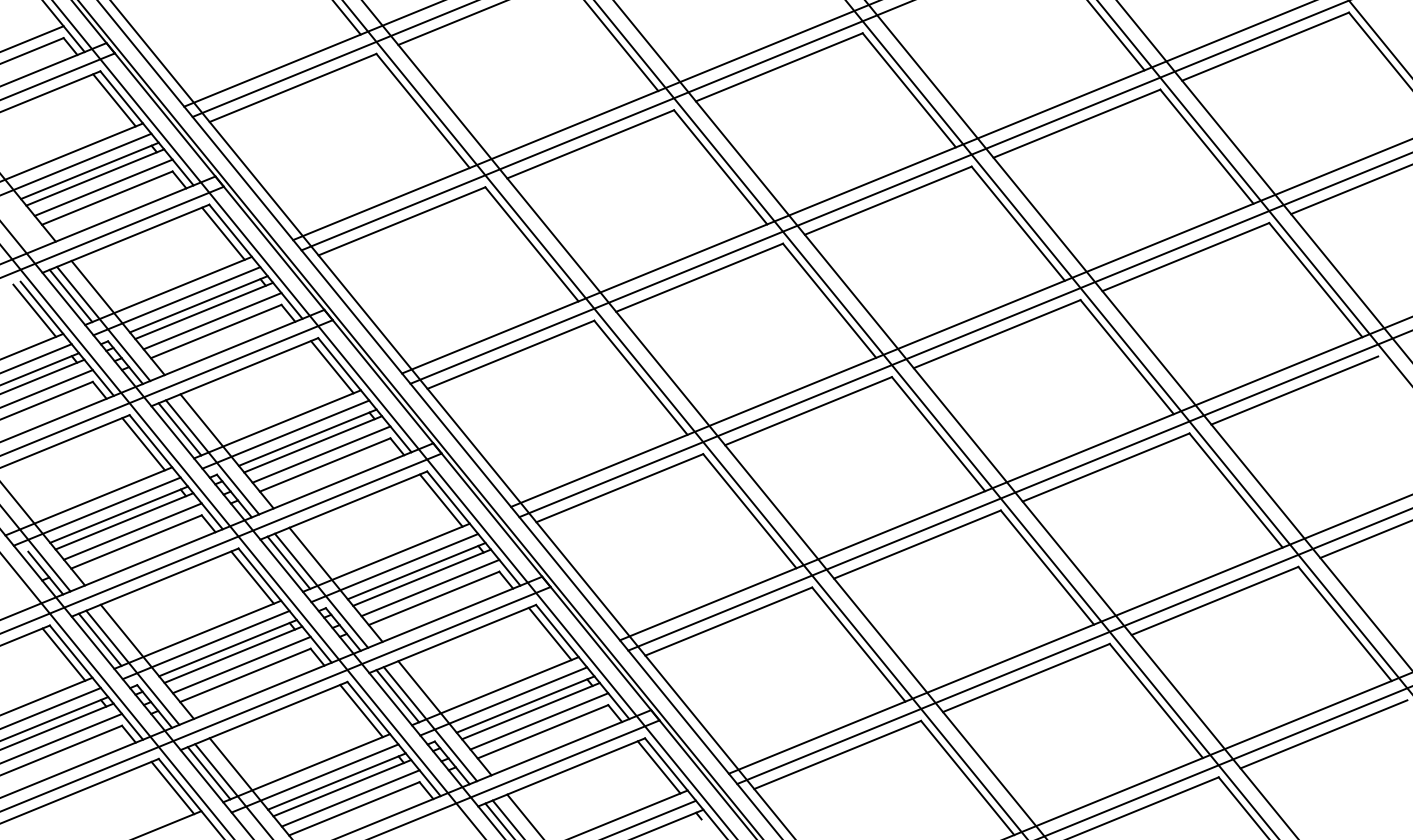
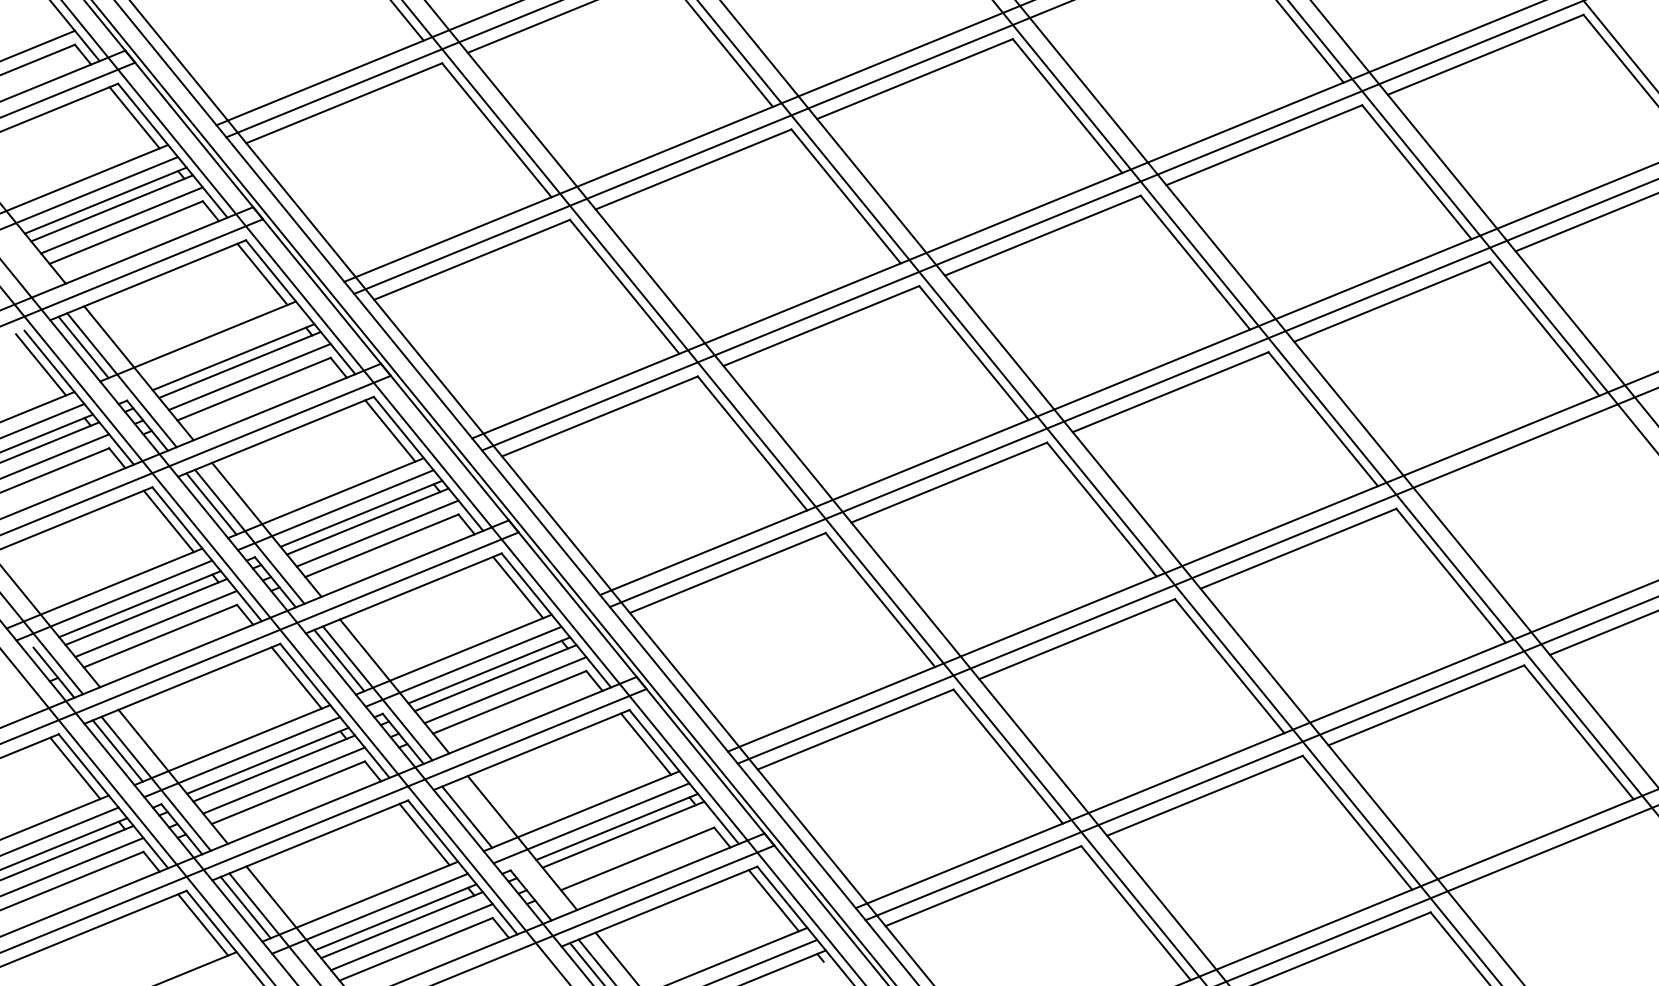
line: (176, 301) -> (207, 353), removed
line: (1294, 390) -> (1519, 458), removed
line: (539, 721) -> (633, 846), removed
line: (430, 724) -> (505, 850), removed
line: (1324, 733) -> (1554, 861), removed

